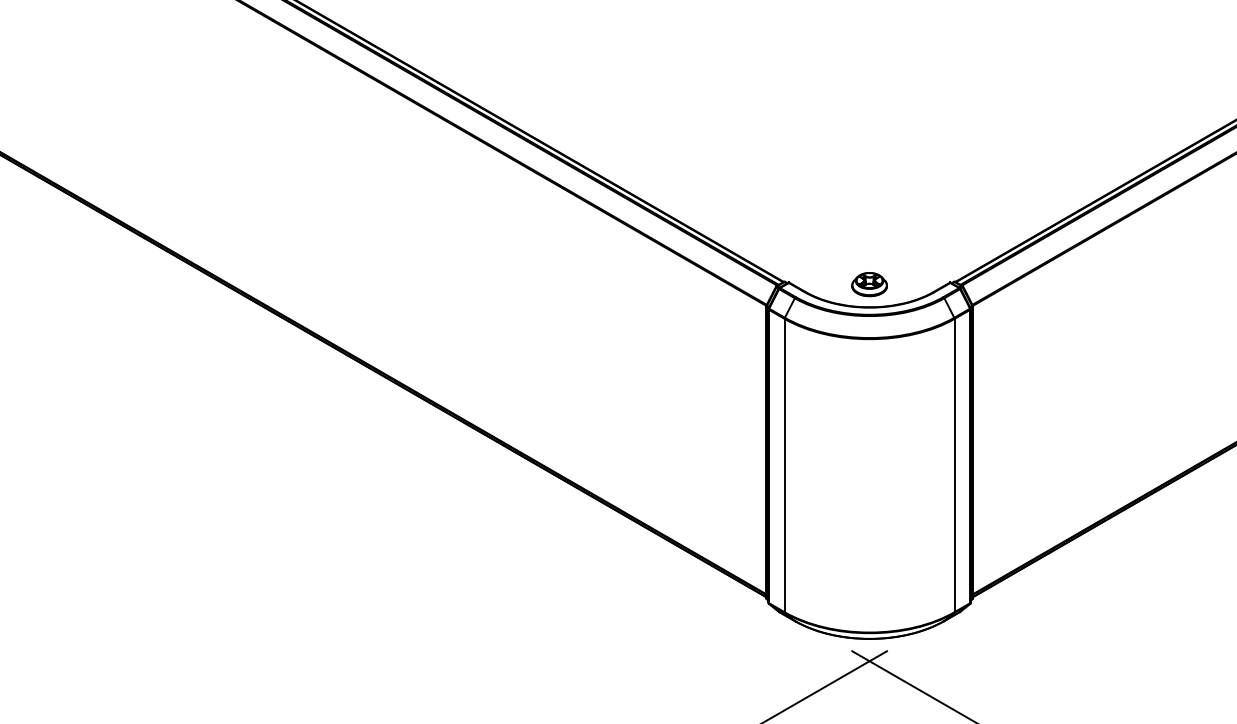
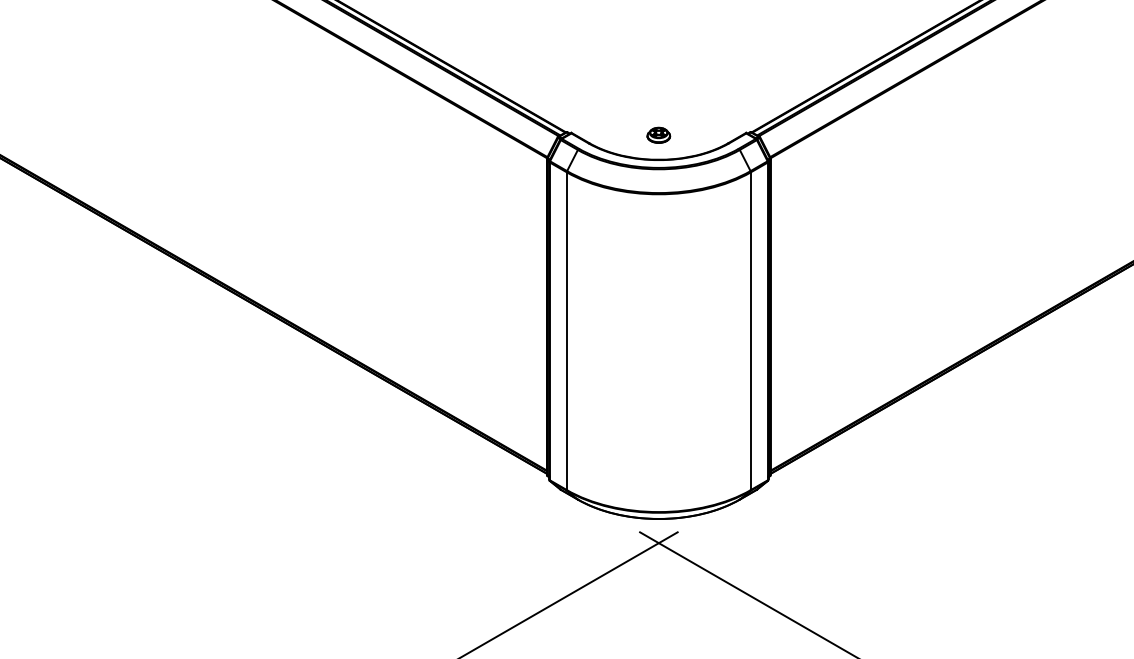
part: (869, 284) -> (658, 135), size x0.6

